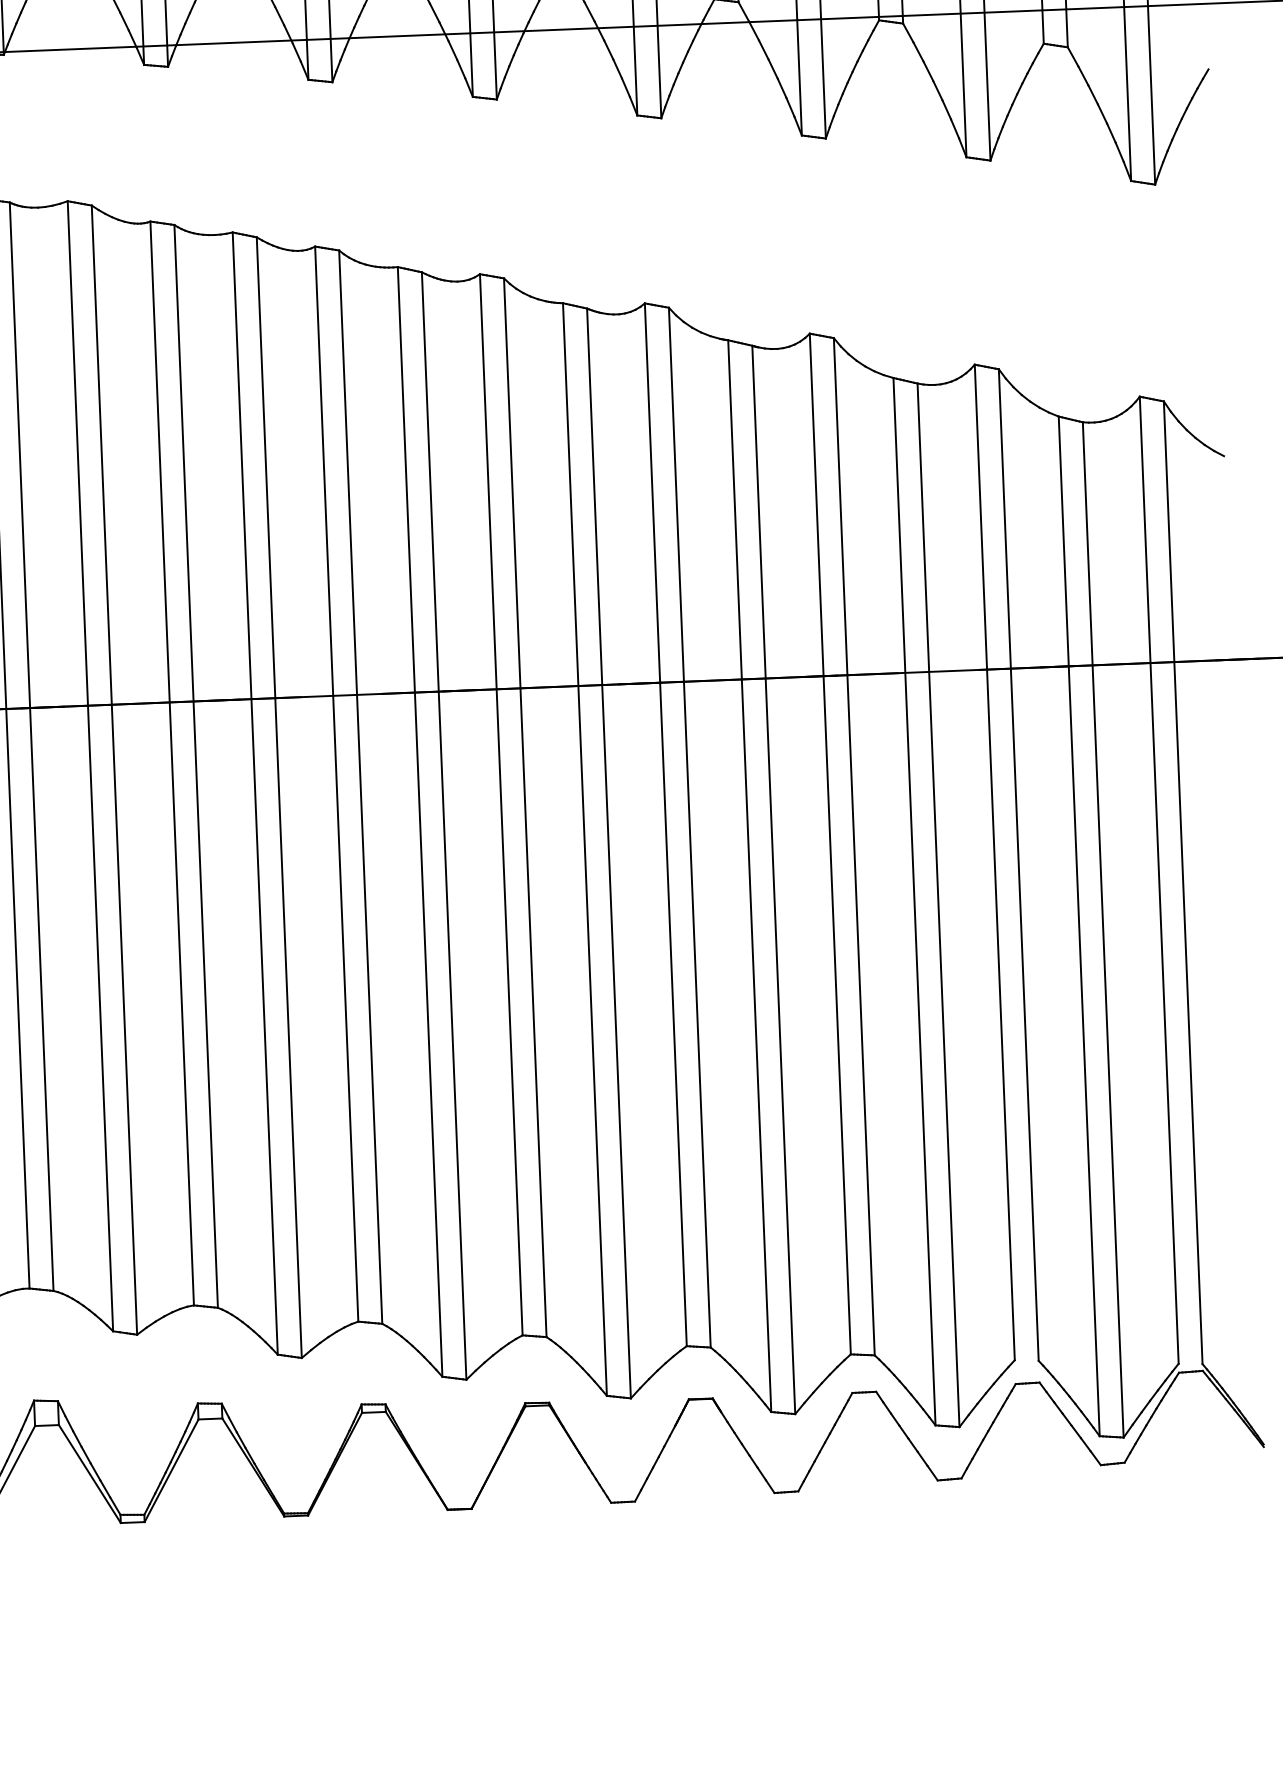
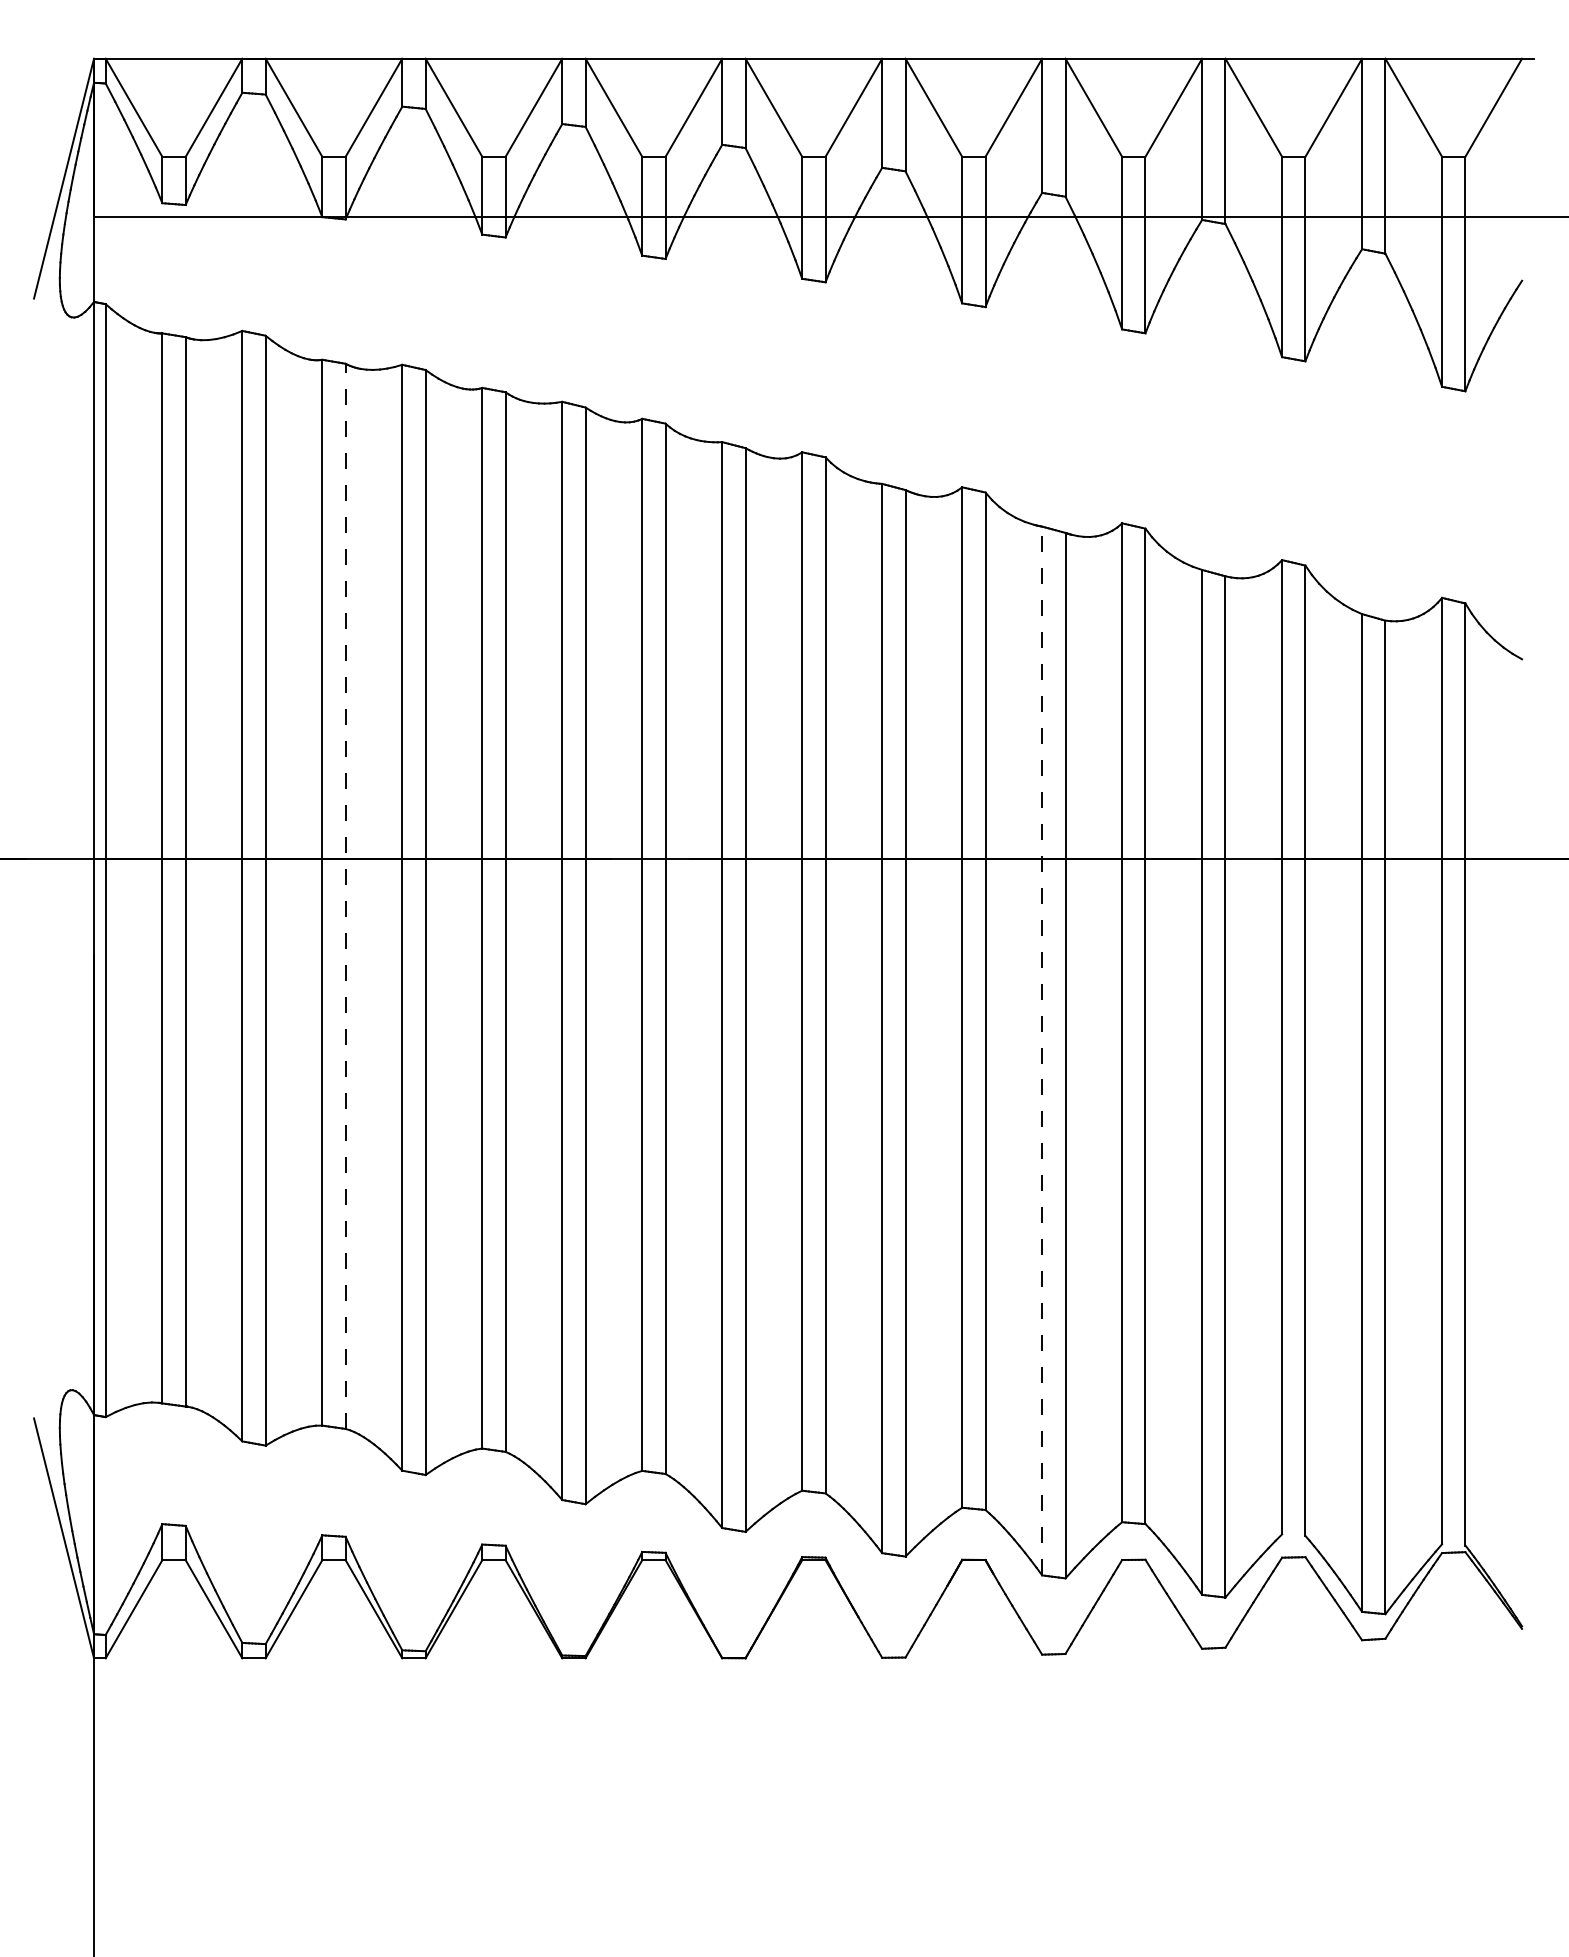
line: (31, 746) -> (345, 896), solid -> dashed
line: (750, 875) -> (1042, 1050), solid -> dashed

